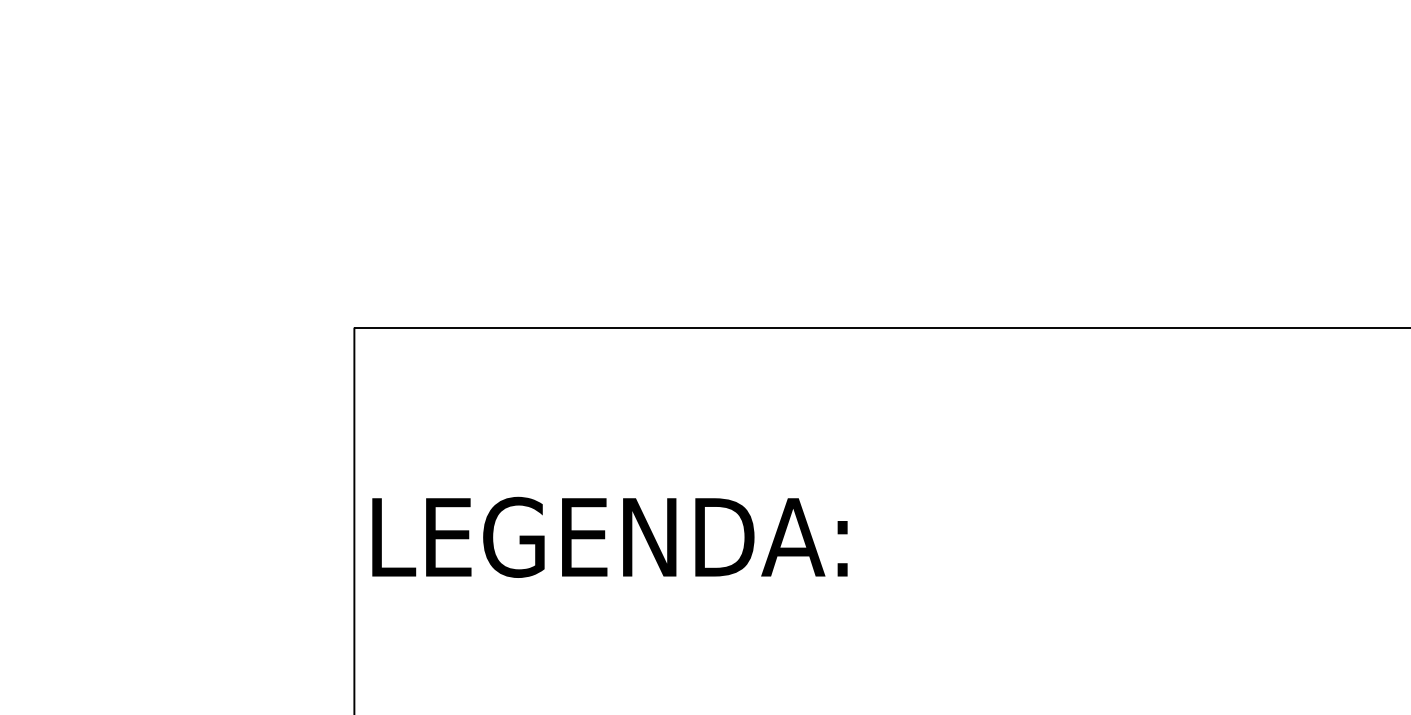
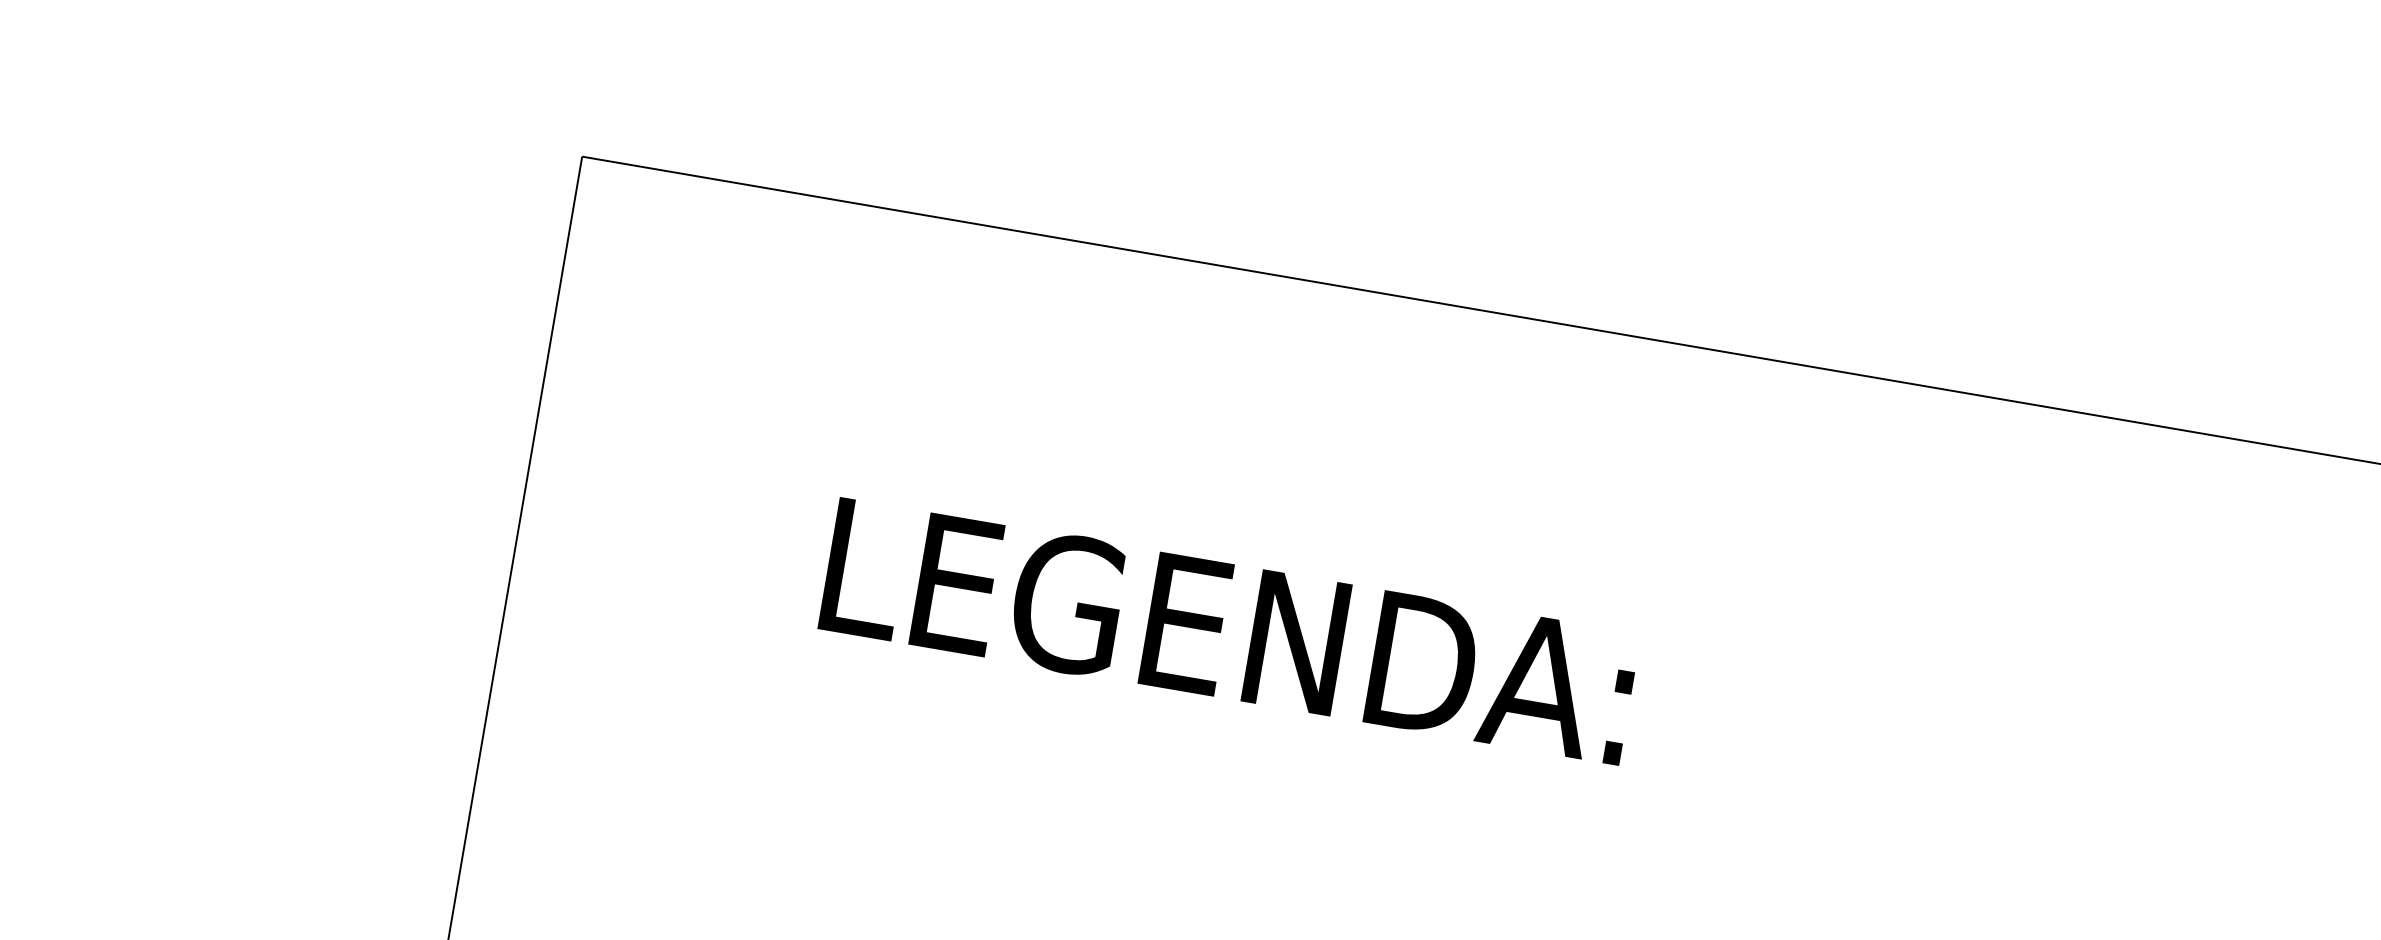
text: (609, 536) -> (1229, 629), moved

